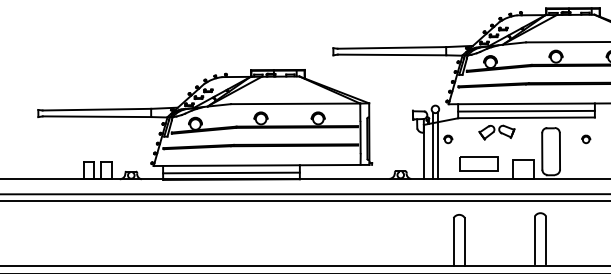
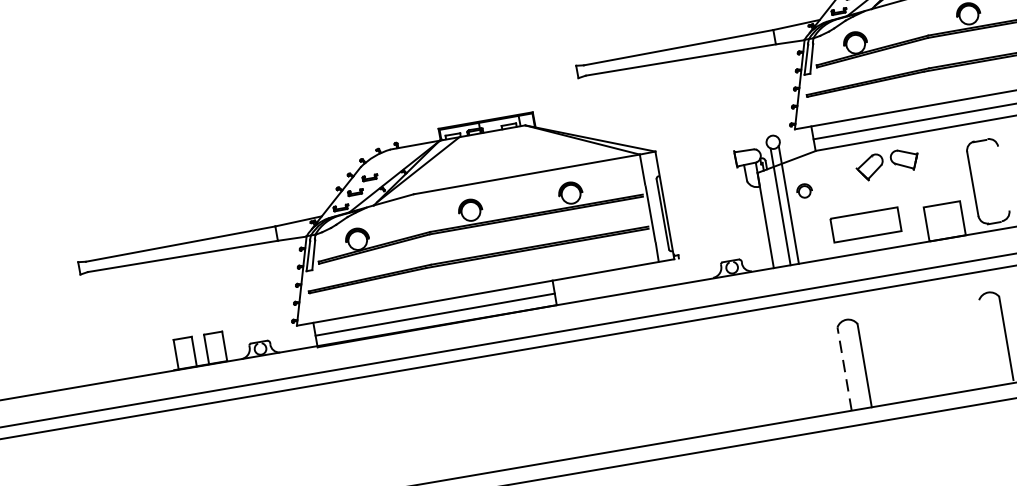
line: (559, 151) -> (1002, 178), removed
line: (534, 240) -> (985, 342), removed
line: (453, 242) -> (844, 369), solid -> dashed

